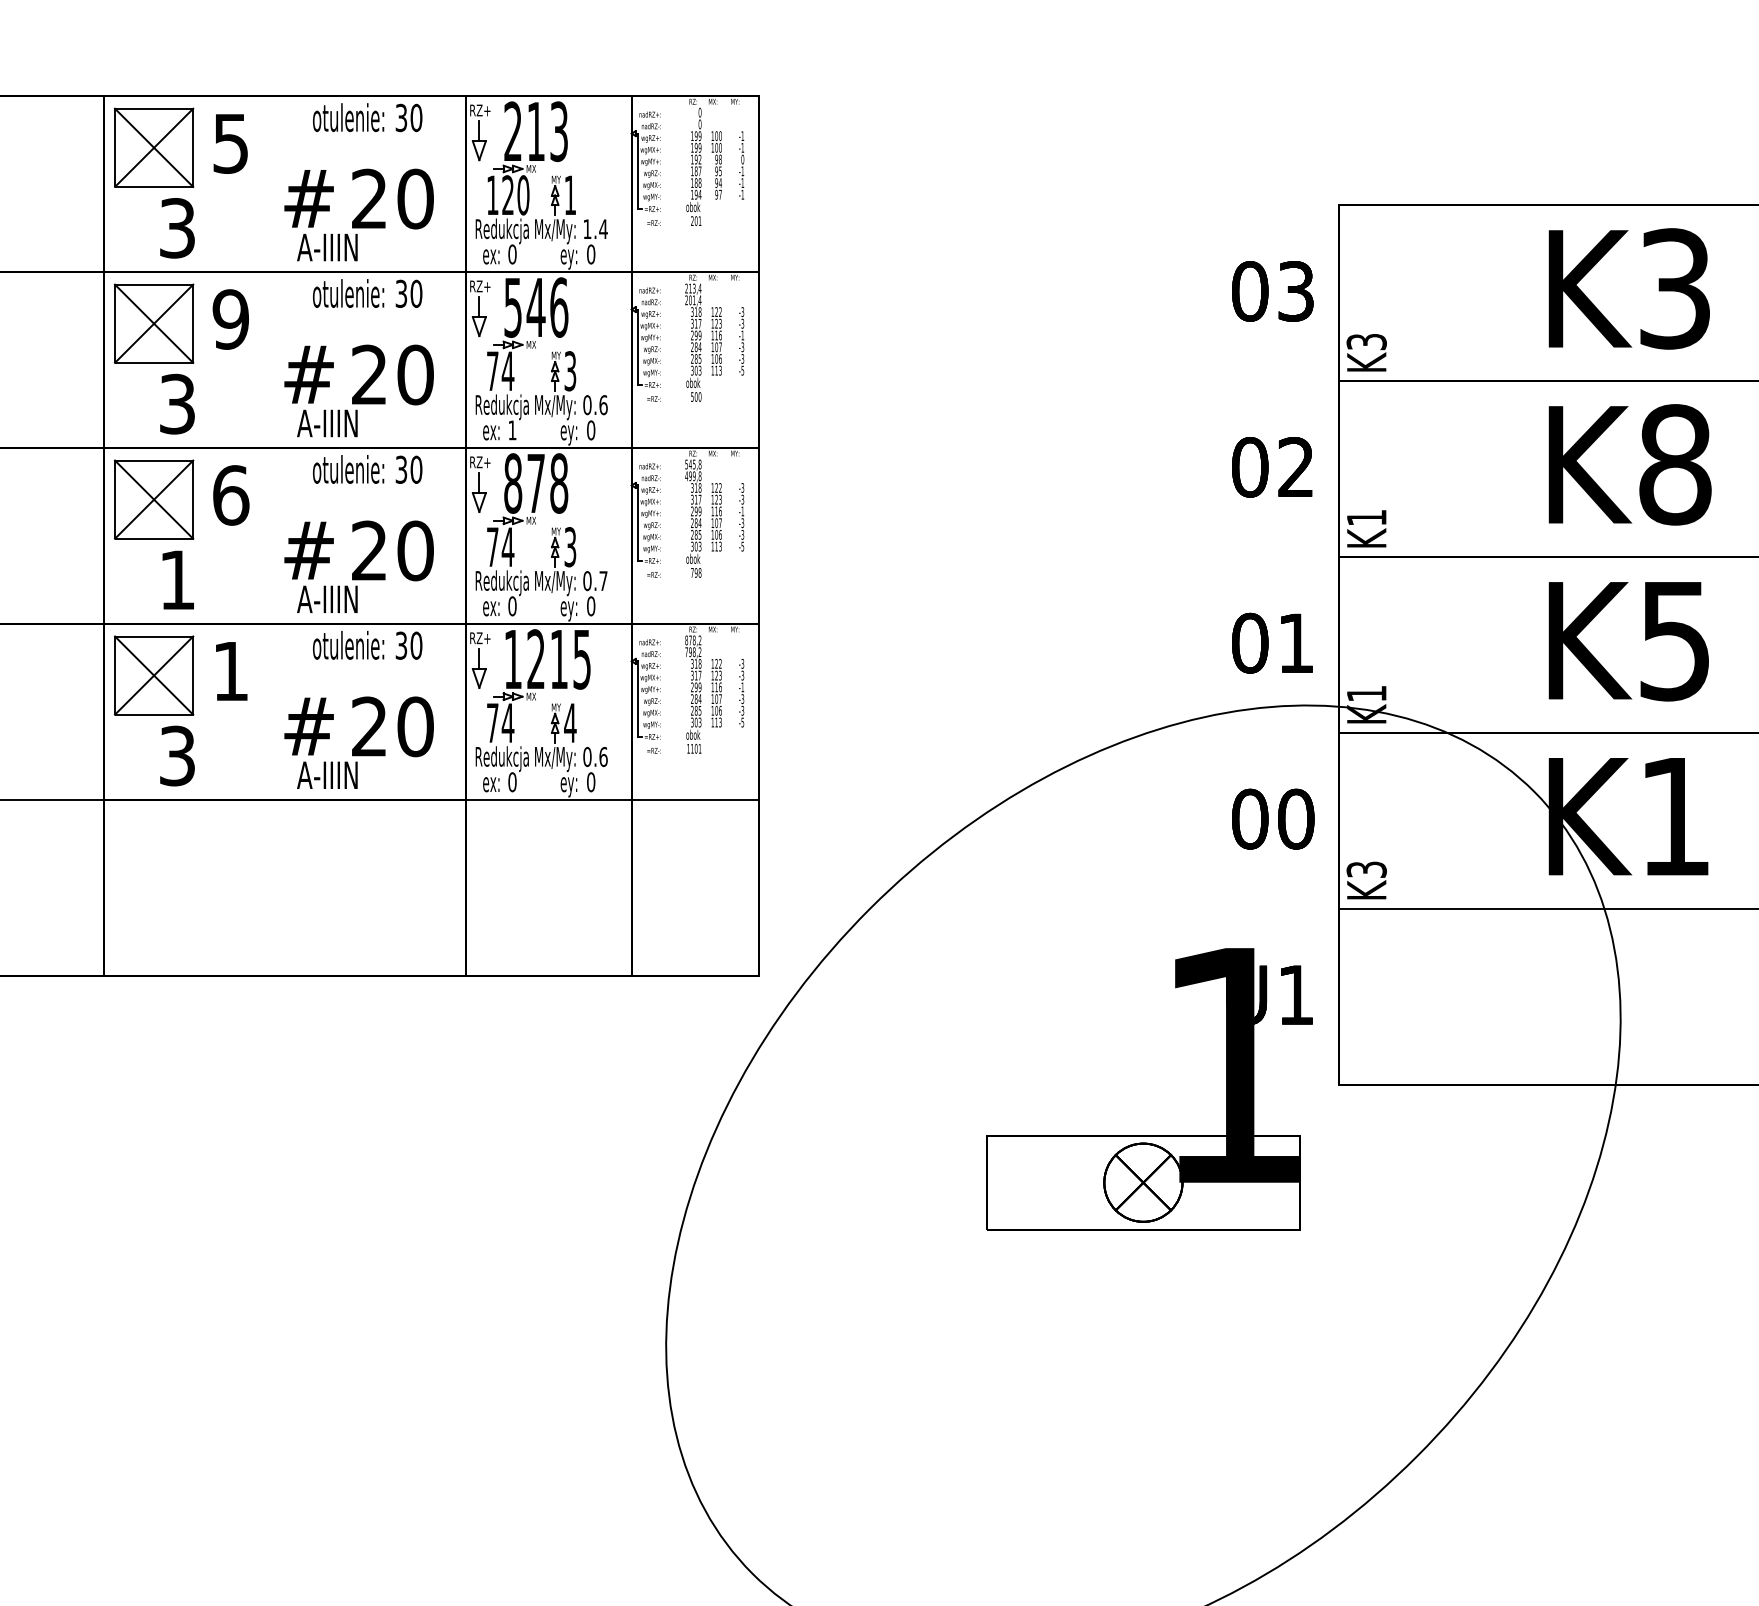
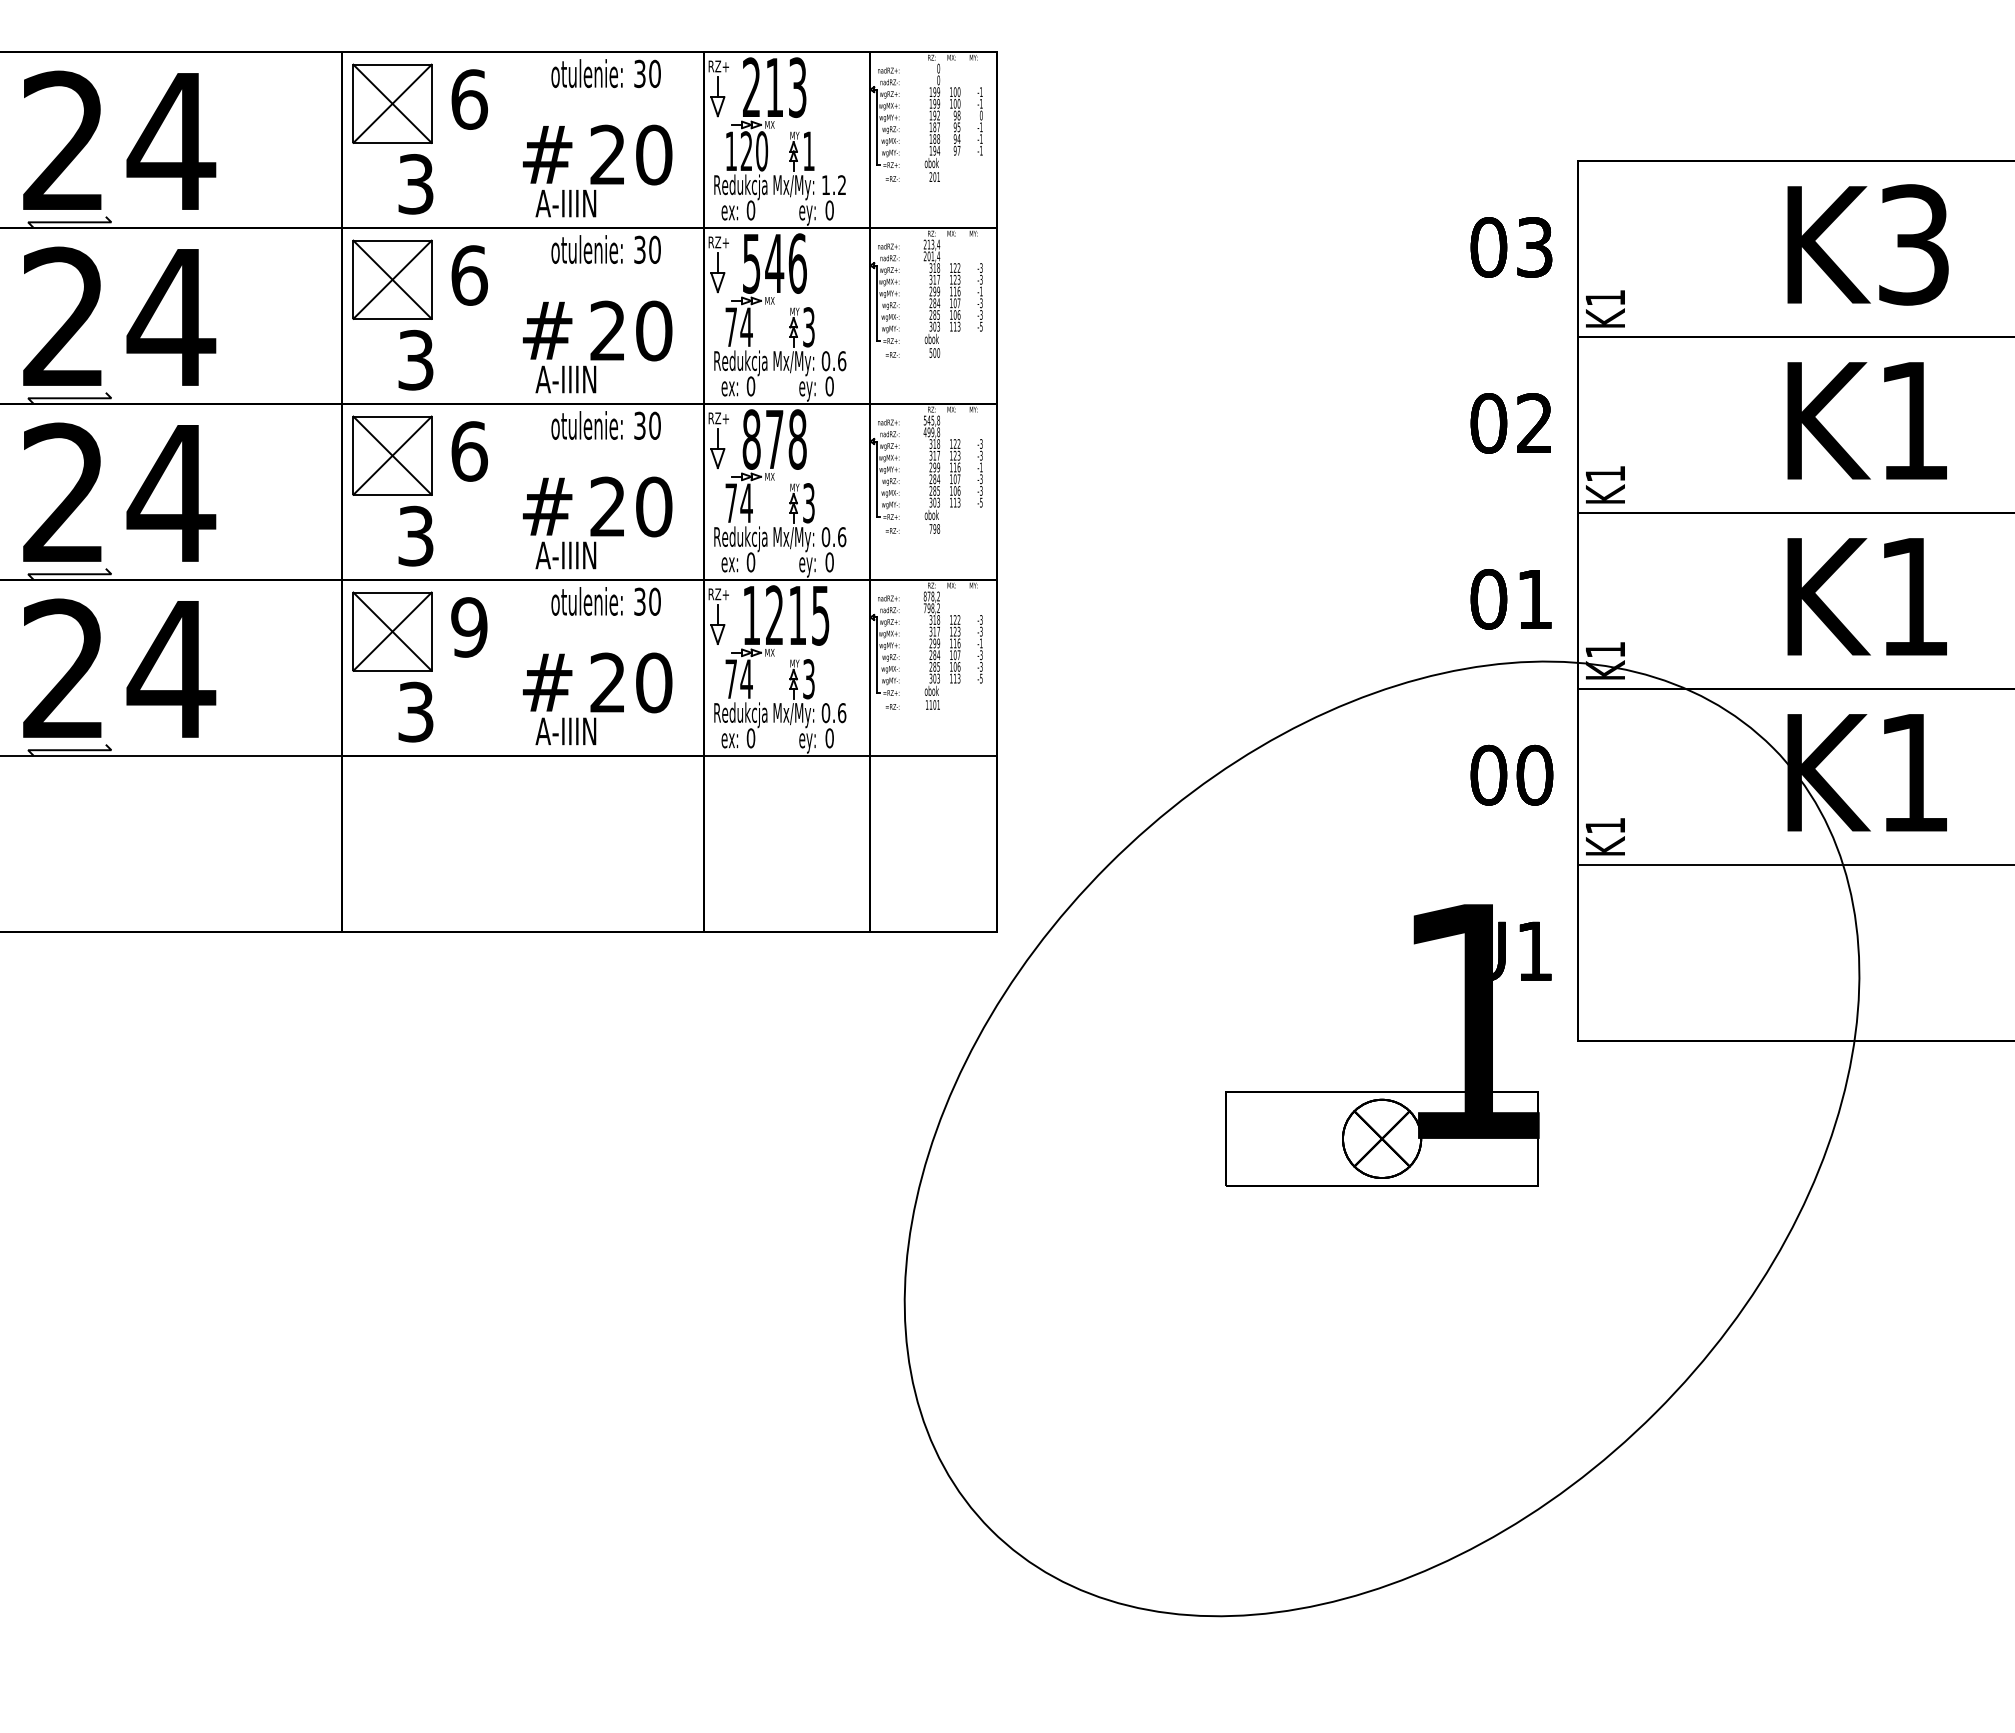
text: (231, 143) -> (469, 99), 5 -> 6
text: (602, 228) -> (841, 184), 1.4 -> 1.2
text: (231, 319) -> (469, 275), 9 -> 6
text: (1366, 342) -> (1605, 298), K3 -> K1
text: (511, 430) -> (750, 386), 1 -> 0
text: (1675, 464) -> (1914, 420), K8 -> K1
text: (177, 579) -> (415, 535), 1 -> 3
text: (603, 581) -> (842, 537), 0.7 -> 0.6
text: (1674, 641) -> (1913, 597), K5 -> K1
text: (231, 671) -> (469, 627), 1 -> 9
text: (569, 723) -> (808, 679), 4 -> 3
text: (1366, 869) -> (1605, 825), K3 -> K1

